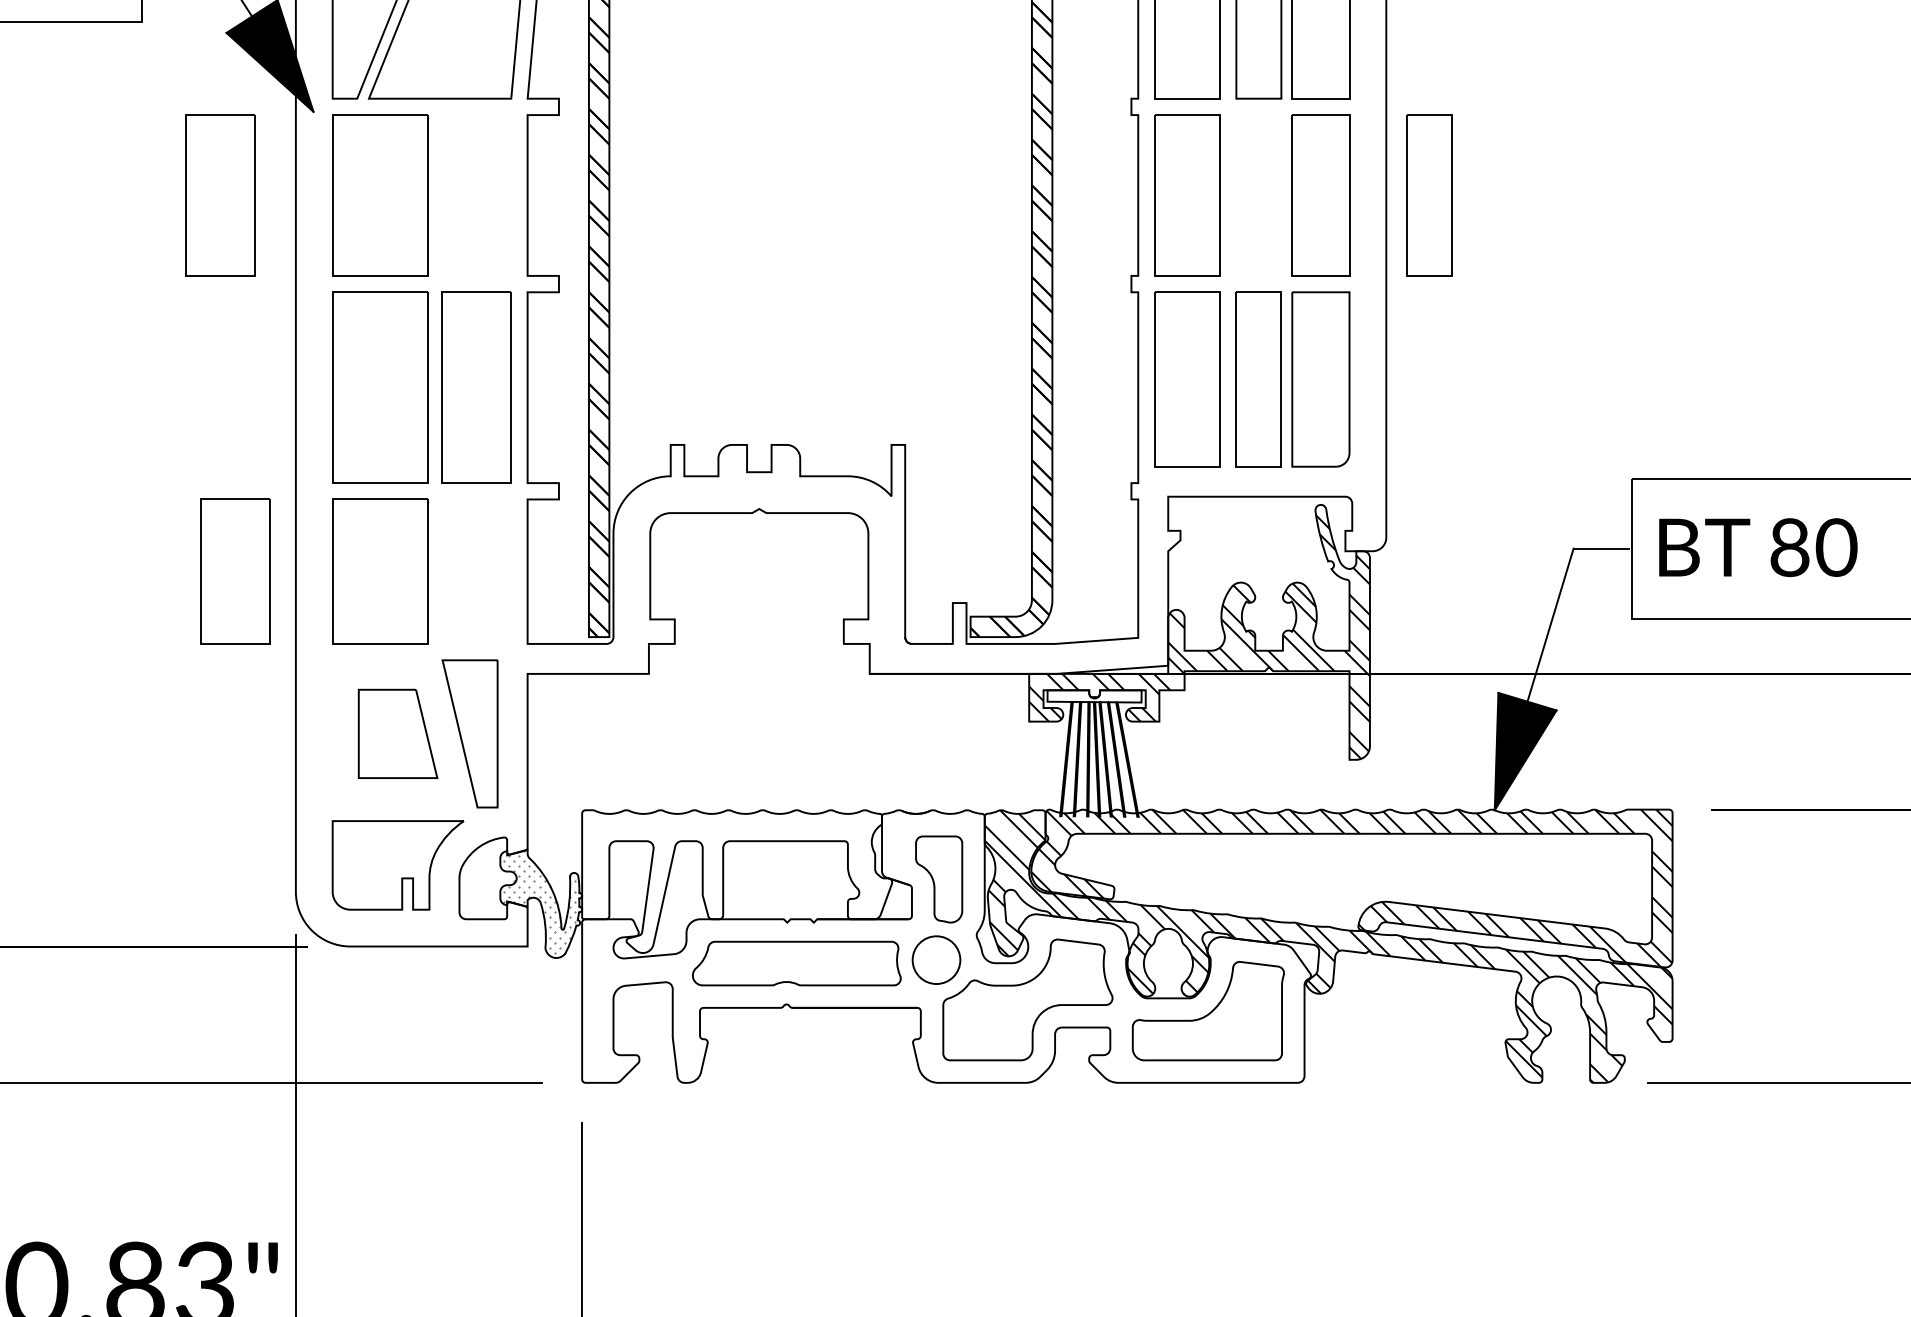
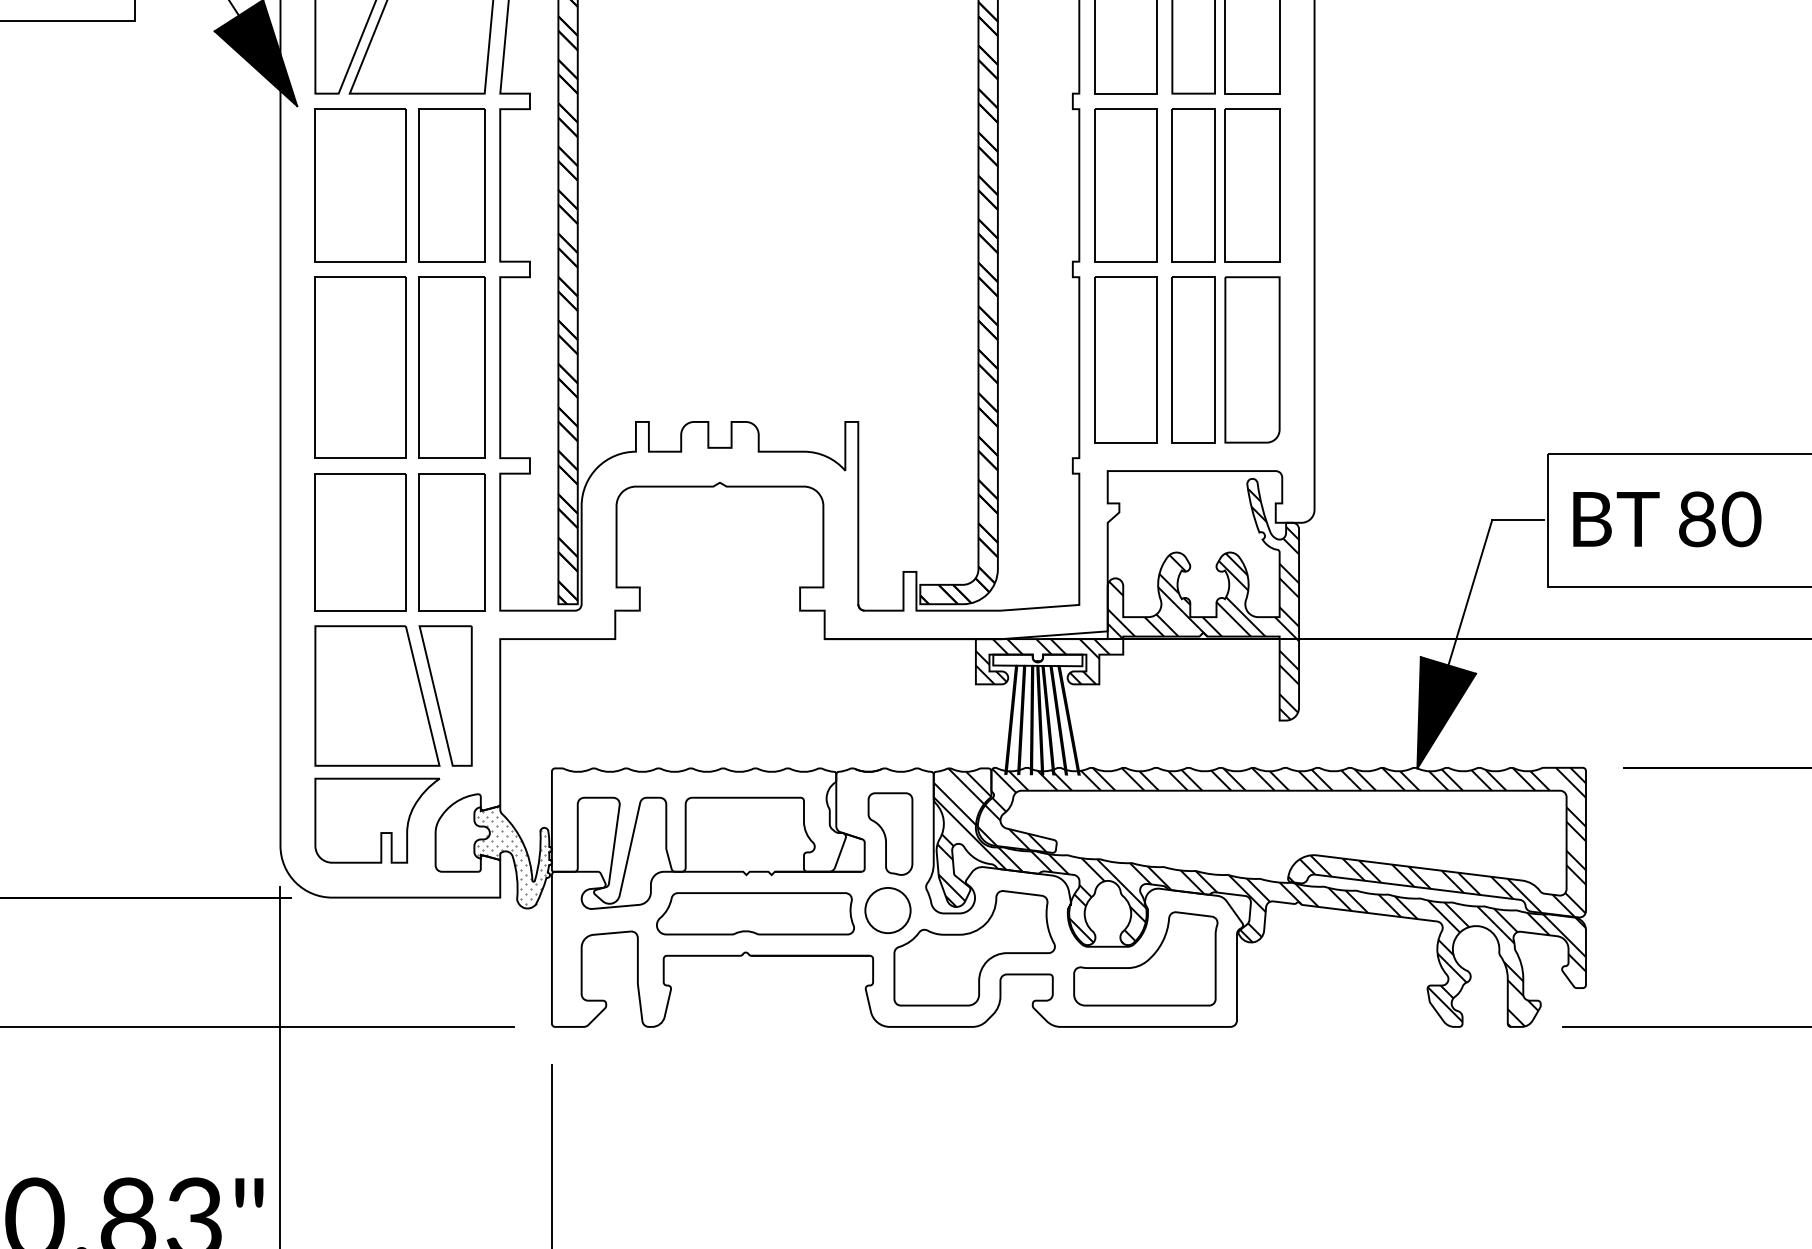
part: (220, 195) -> (451, 185), moved
part: (1429, 195) -> (1193, 185), moved
part: (235, 571) -> (451, 541), moved
part: (397, 733) -> (376, 695), size x1.67

